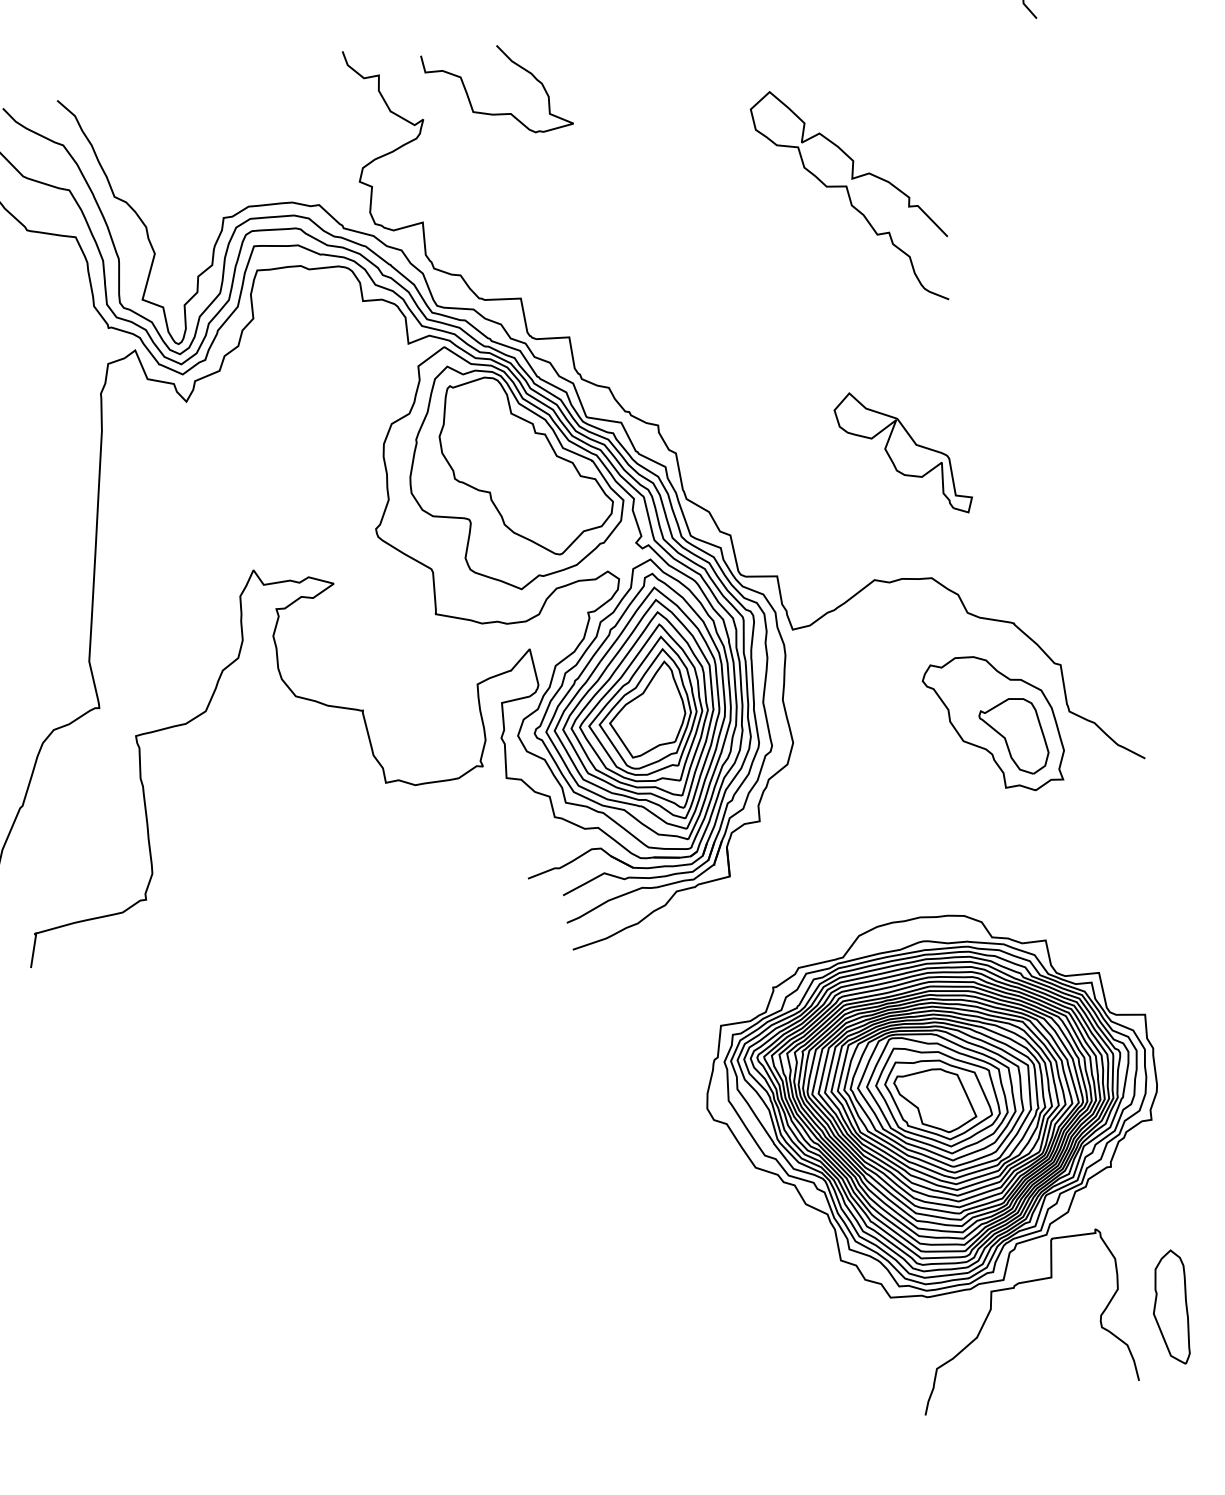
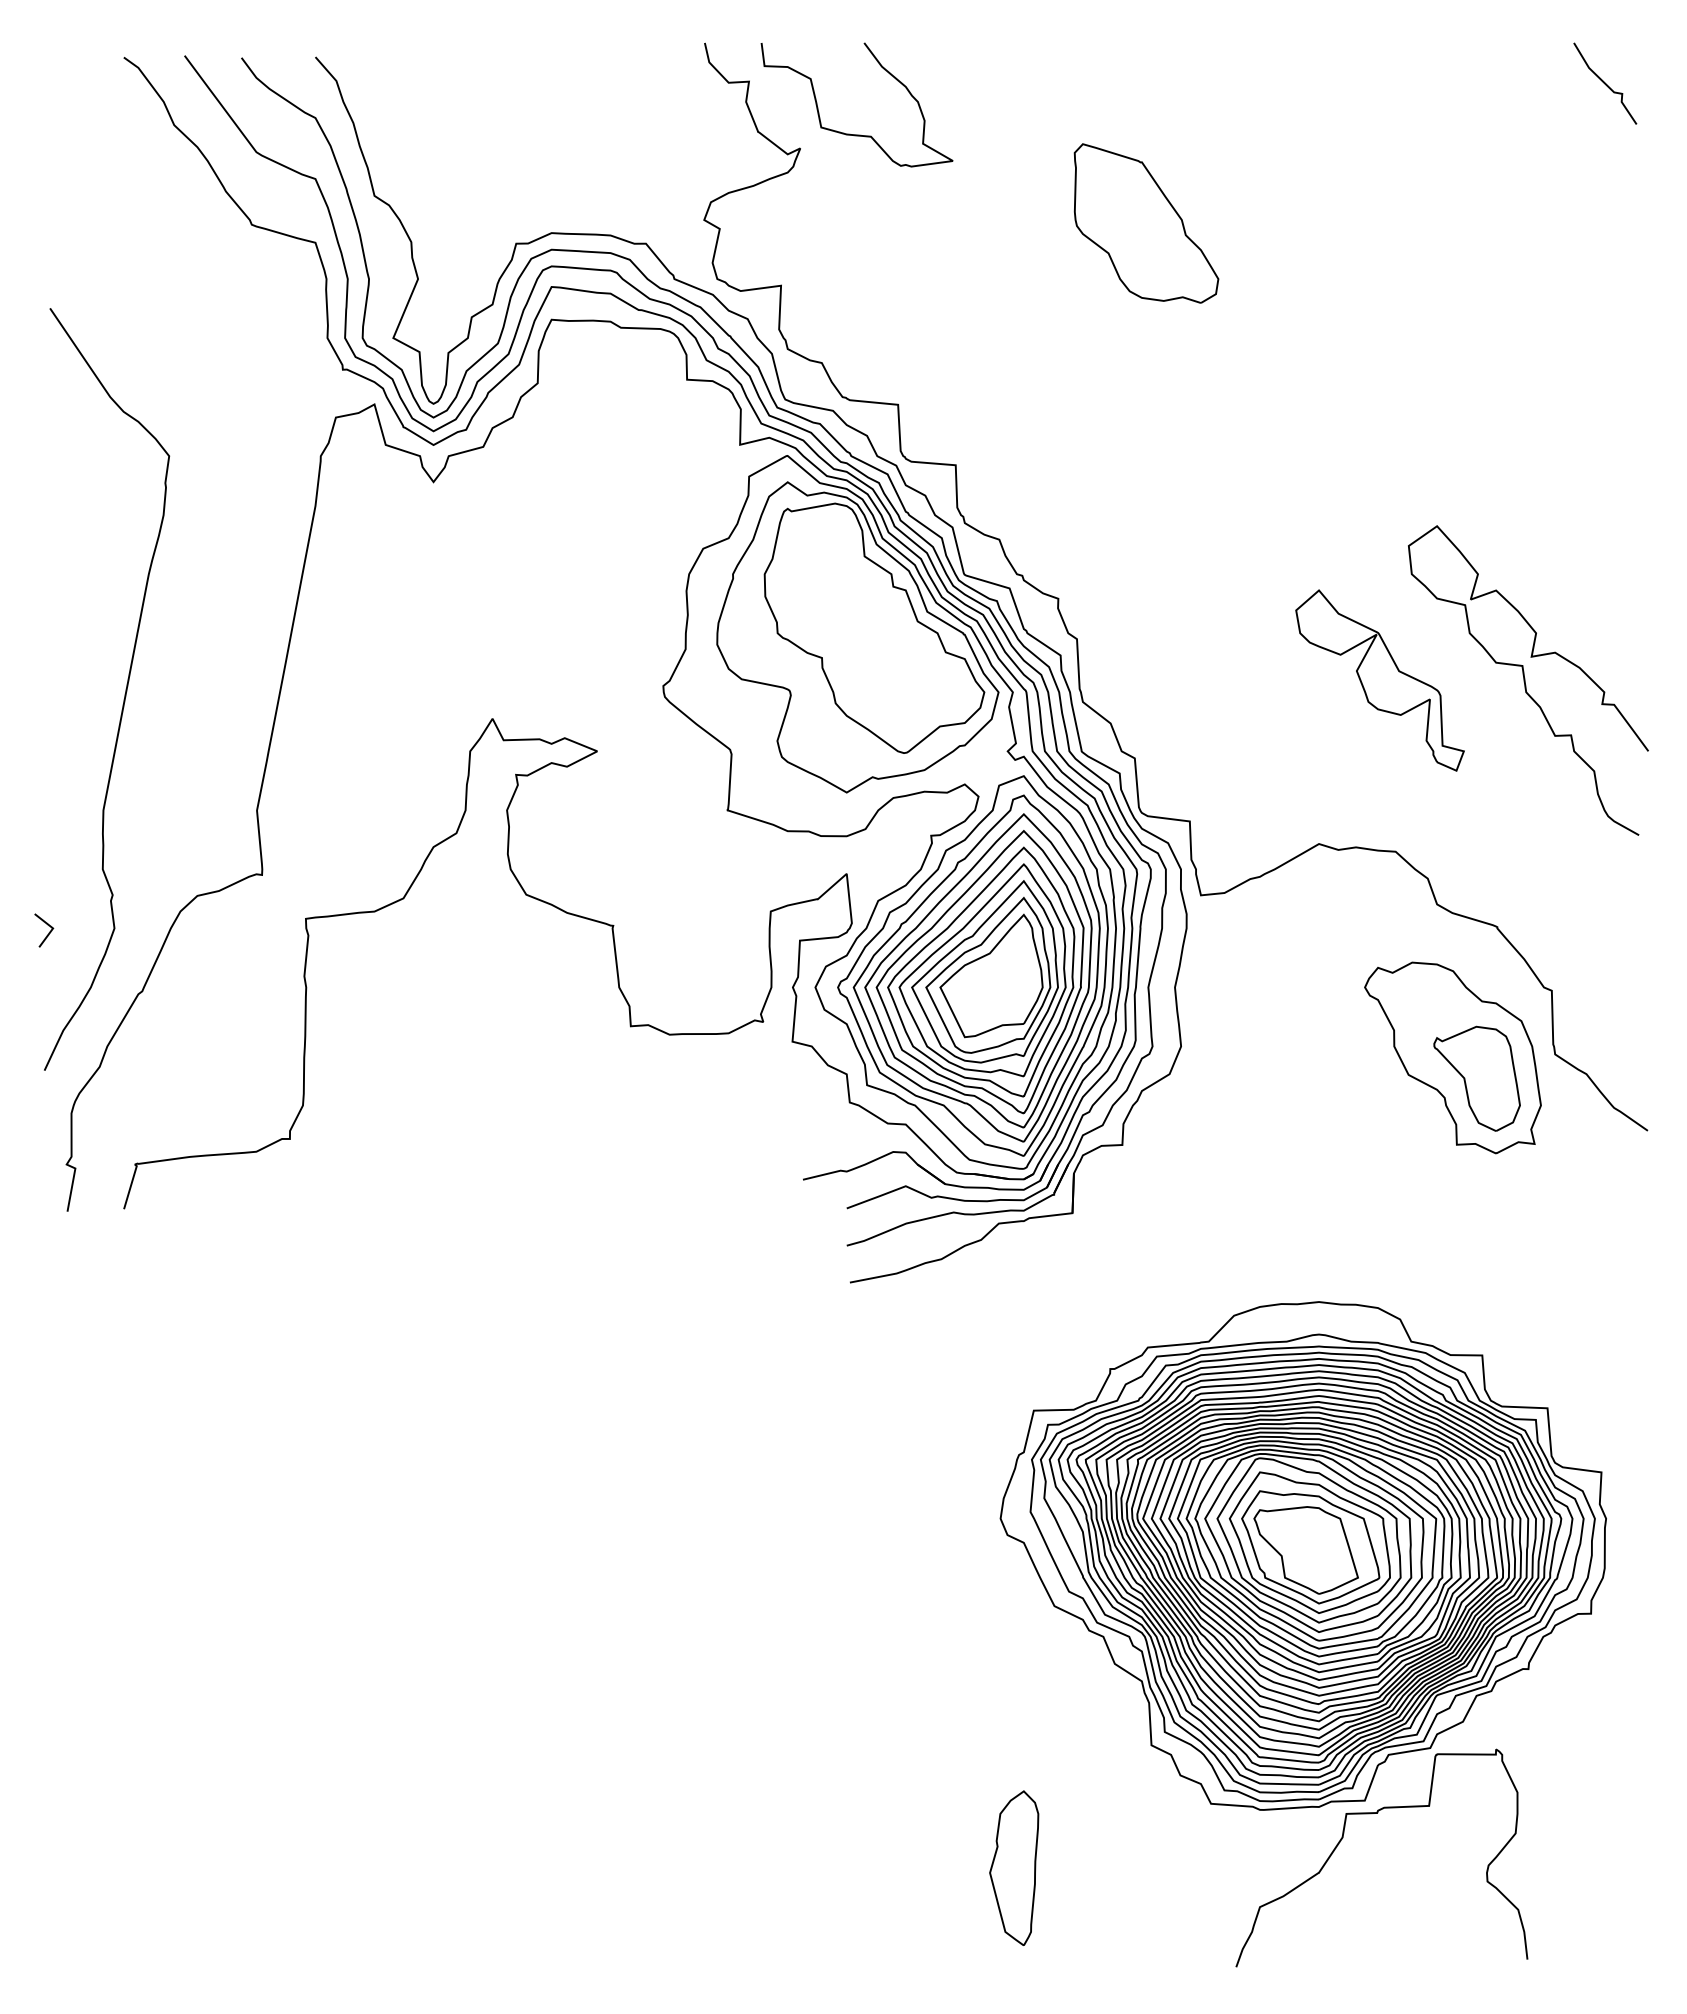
curve: (495, 113) -> (850, 133), moved
part: (685, 140) -> (1146, 223), added
curve: (850, 196) -> (1525, 680), moved
part: (1171, 1307) -> (1014, 1867), moved

